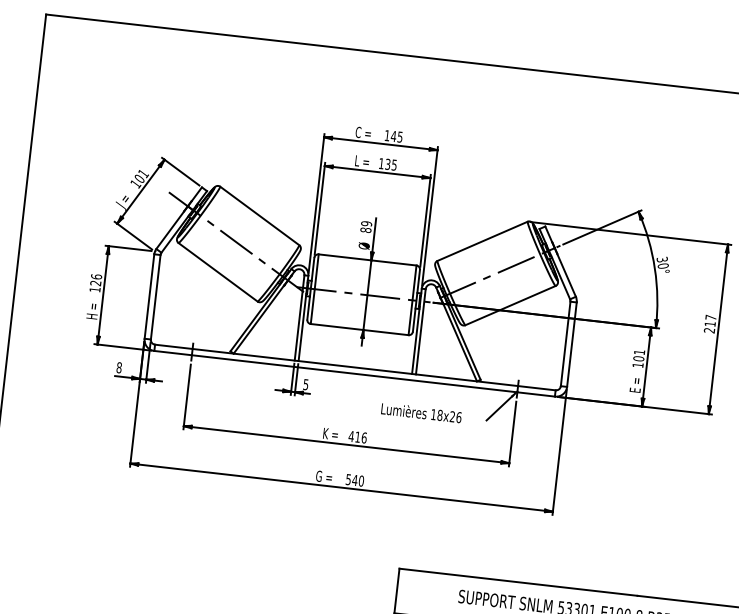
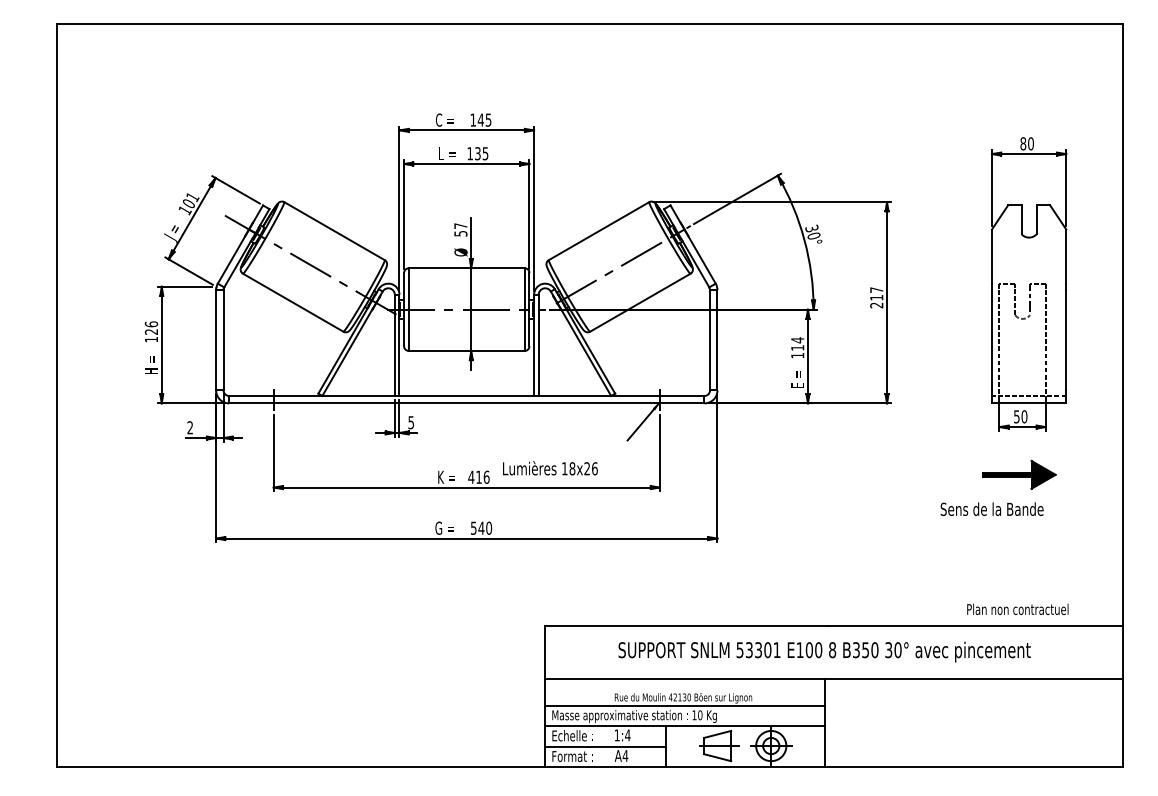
text: (366, 226) -> (460, 229), 89 -> 57
text: (639, 355) -> (797, 343), 101 -> 114
text: (119, 367) -> (190, 427), 8 -> 2
text: (421, 413) -> (550, 468), moved

